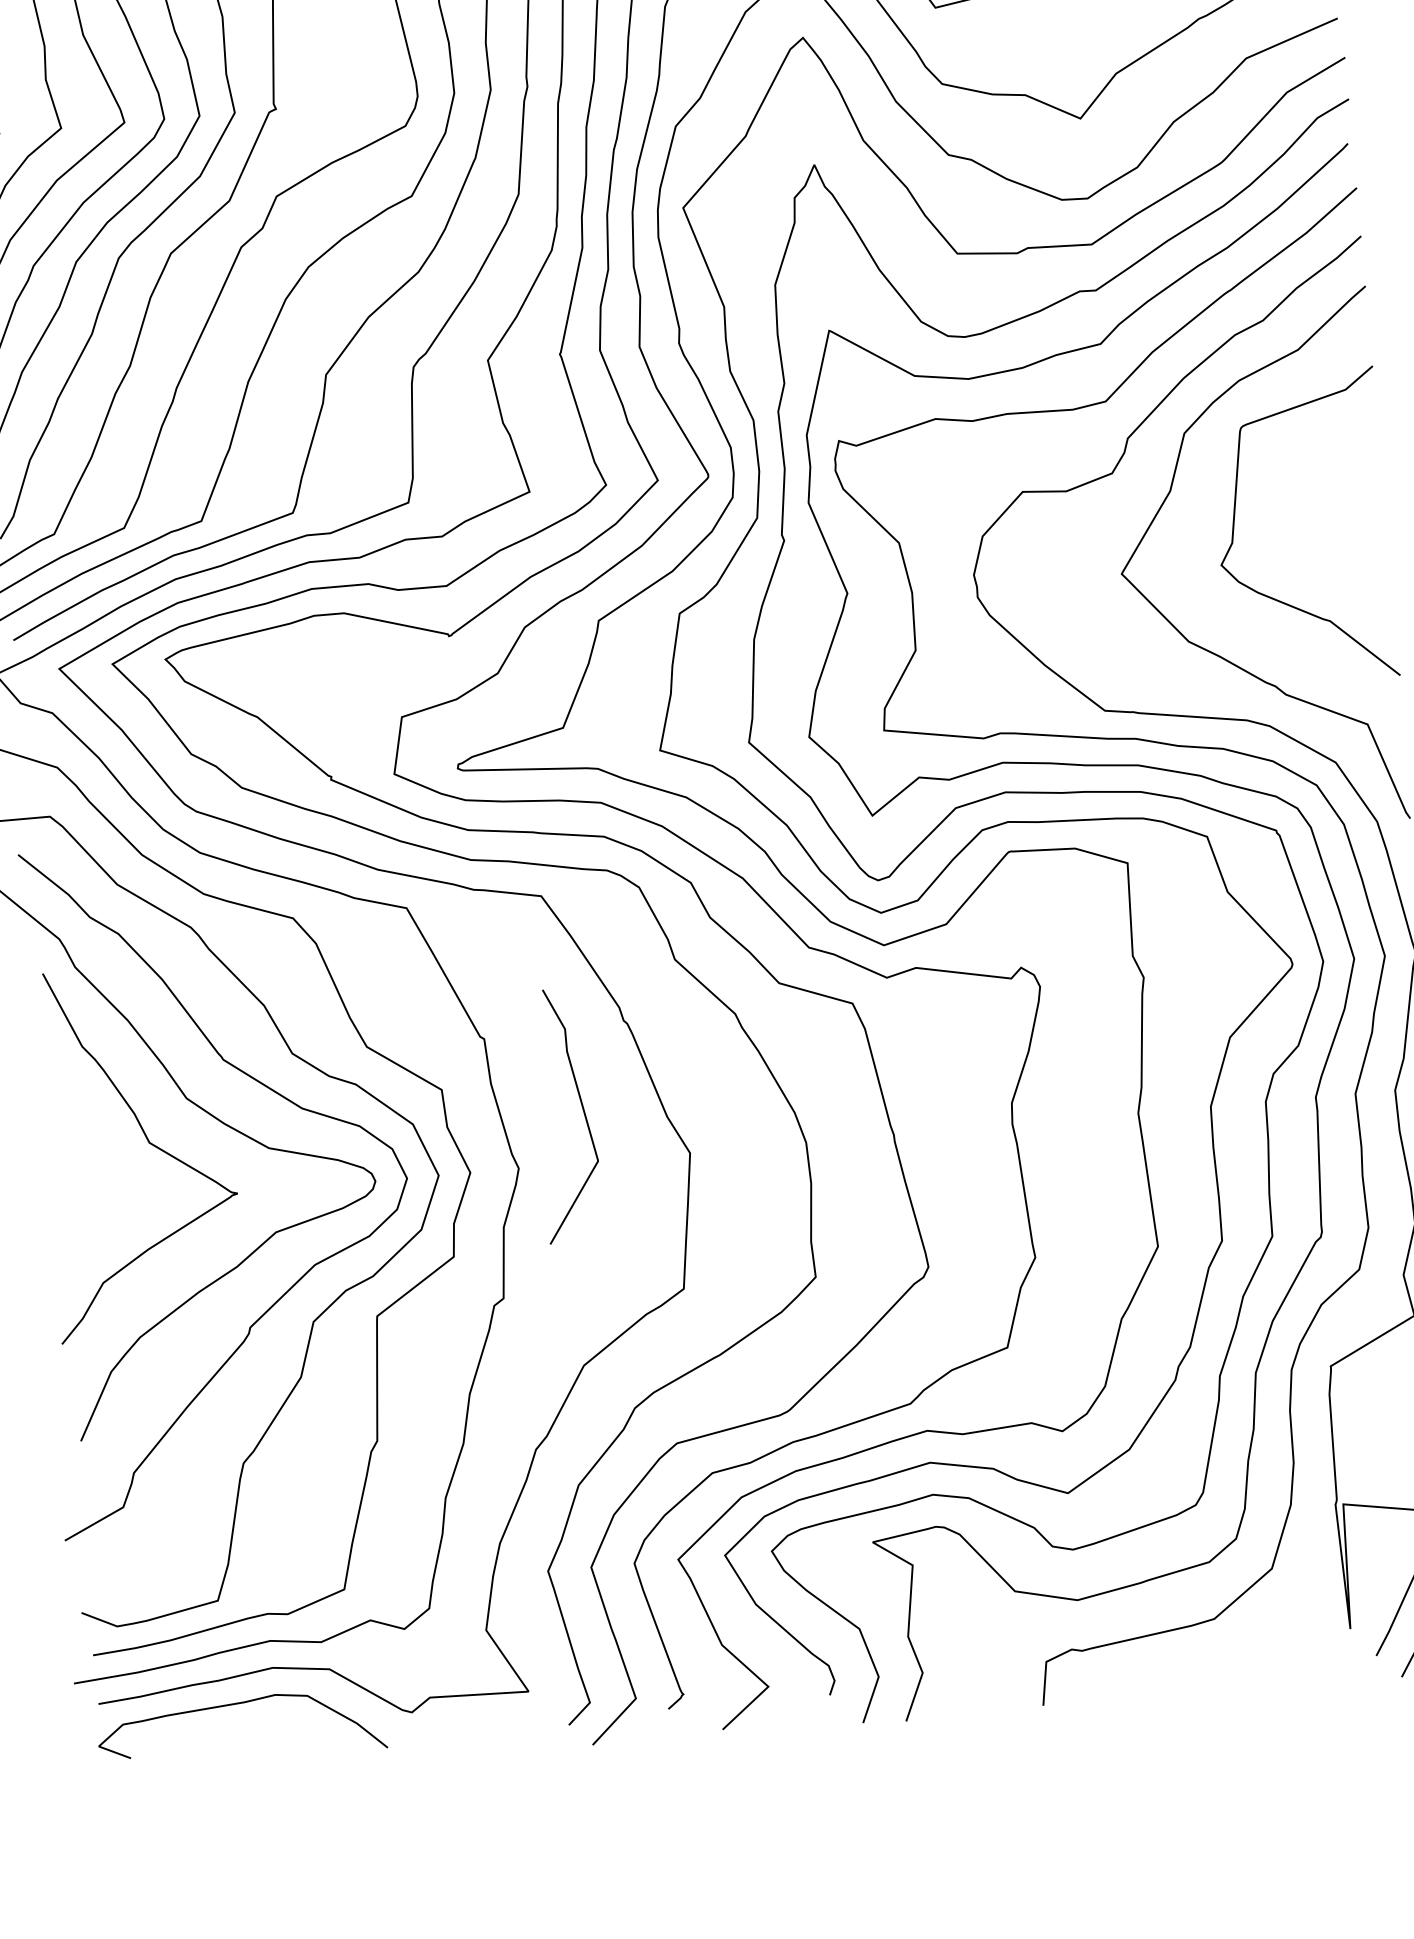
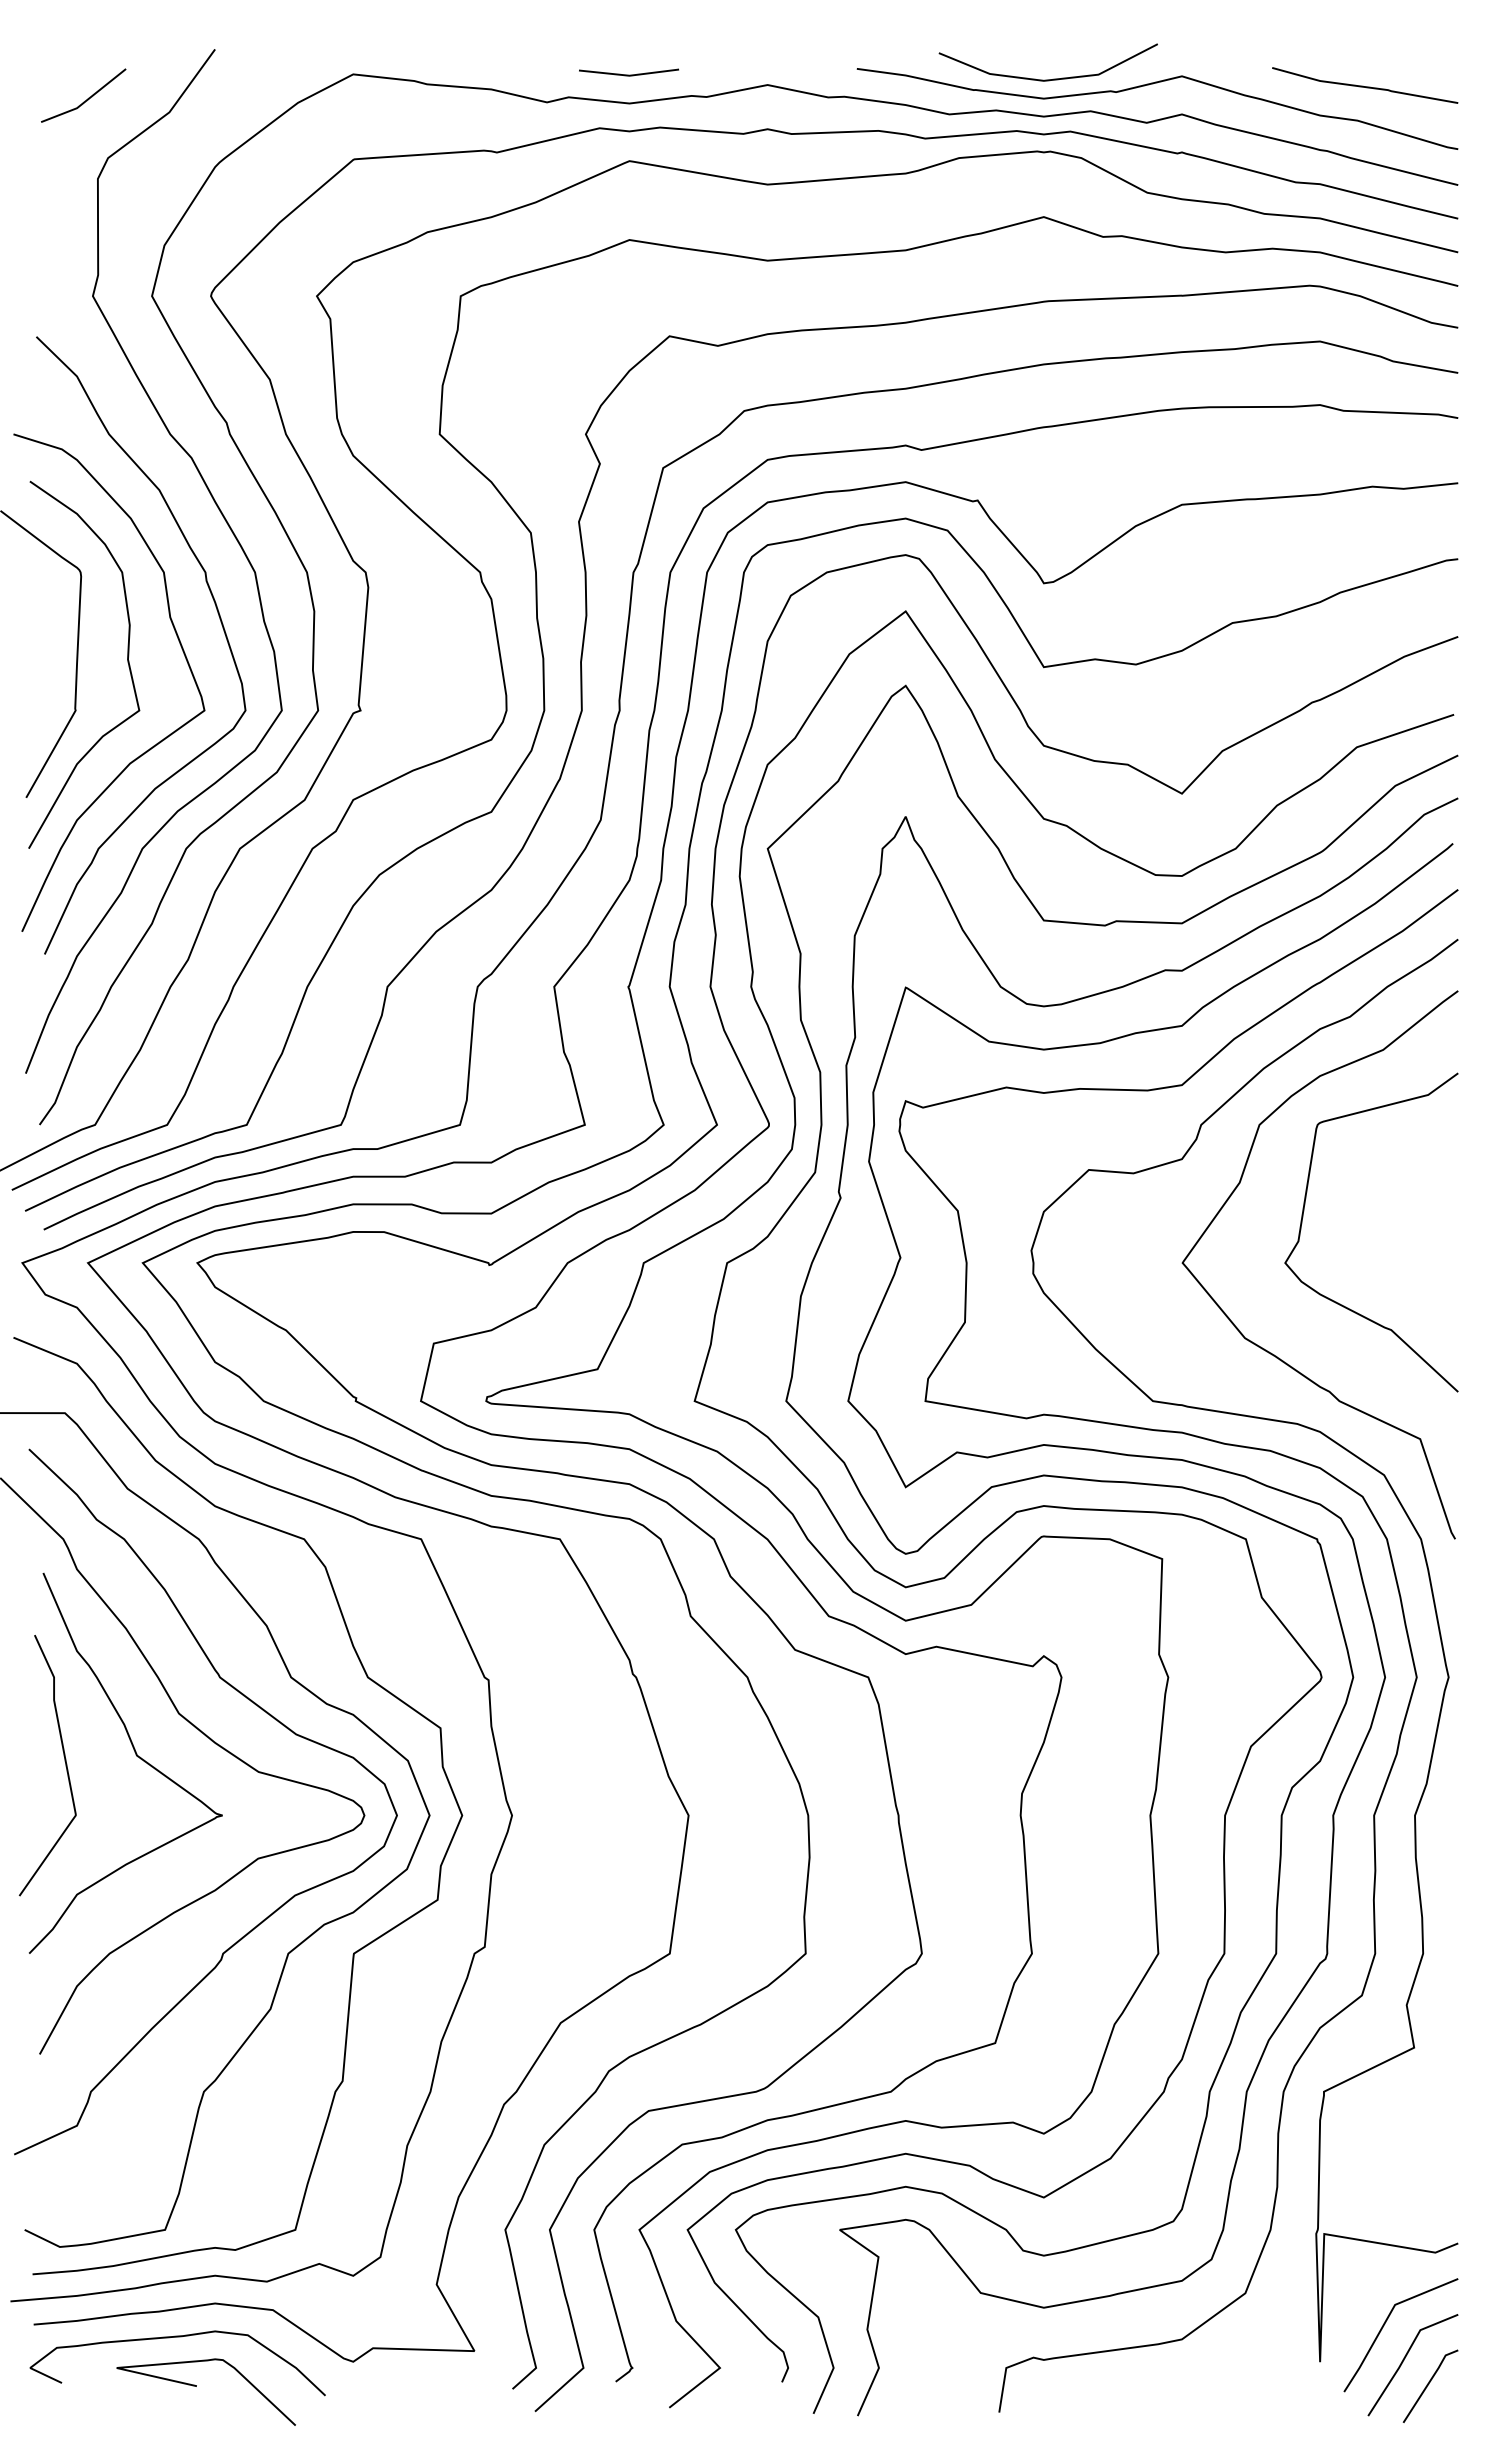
curve: (582, 1109) -> (64, 1761), moved
curve: (261, 1750) -> (196, 2386), added

